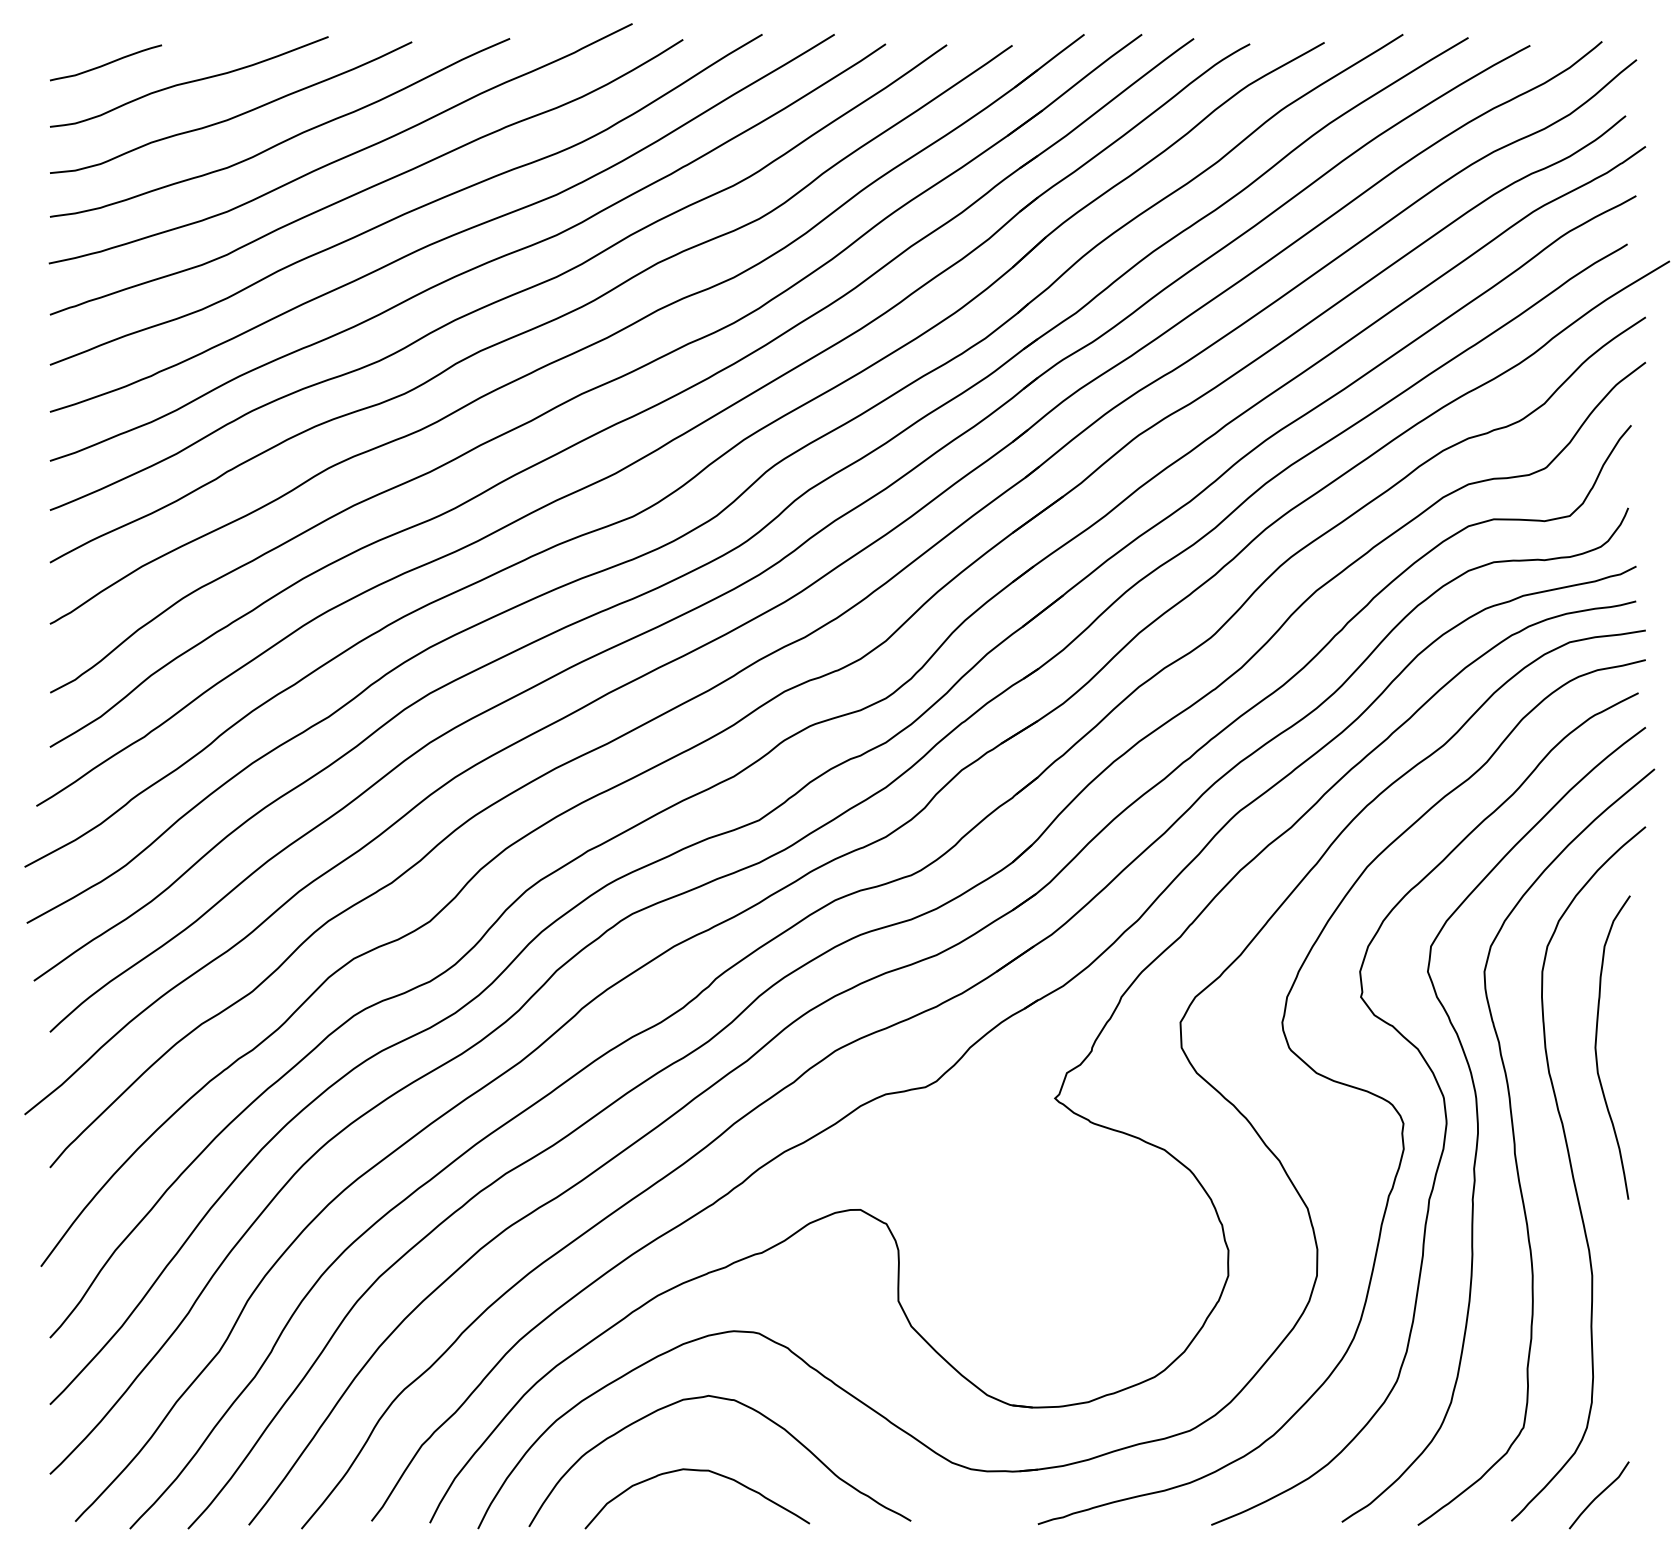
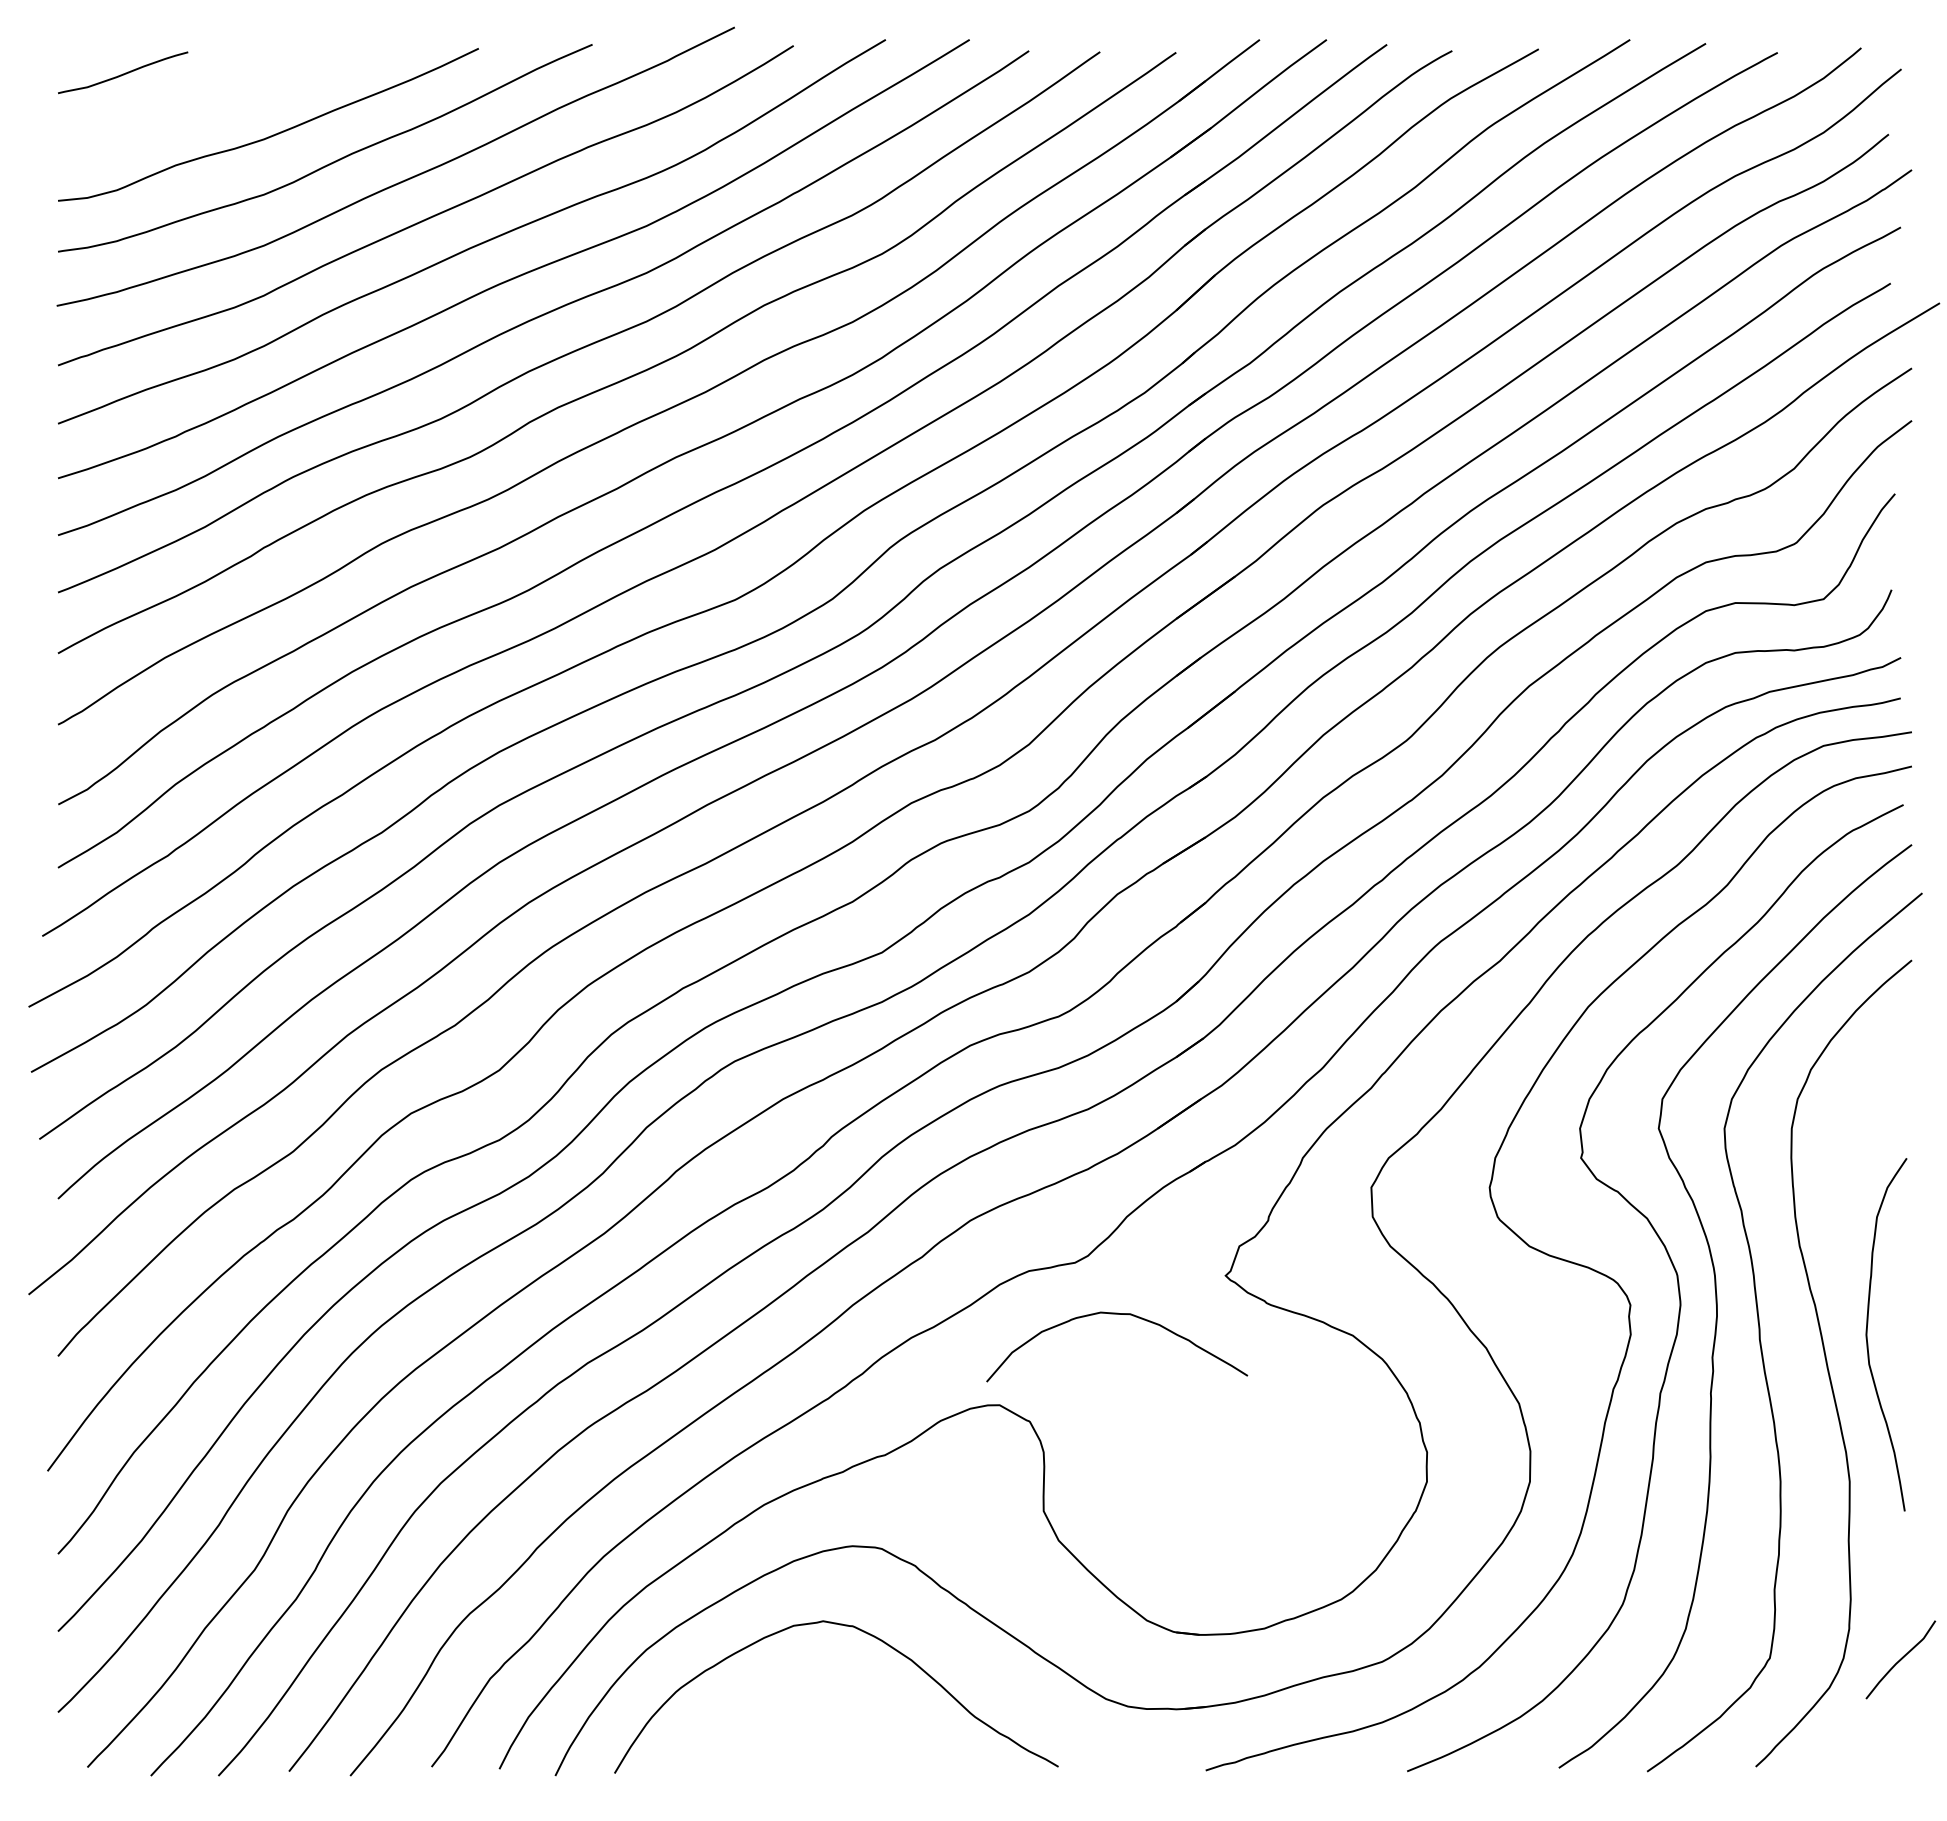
curve: (188, 81) -> (219, 94), removed
curve: (1596, 1047) -> (1867, 1334), moved
curve: (697, 1470) -> (1117, 1314), moved
curve: (1598, 1495) -> (1900, 1659), moved

